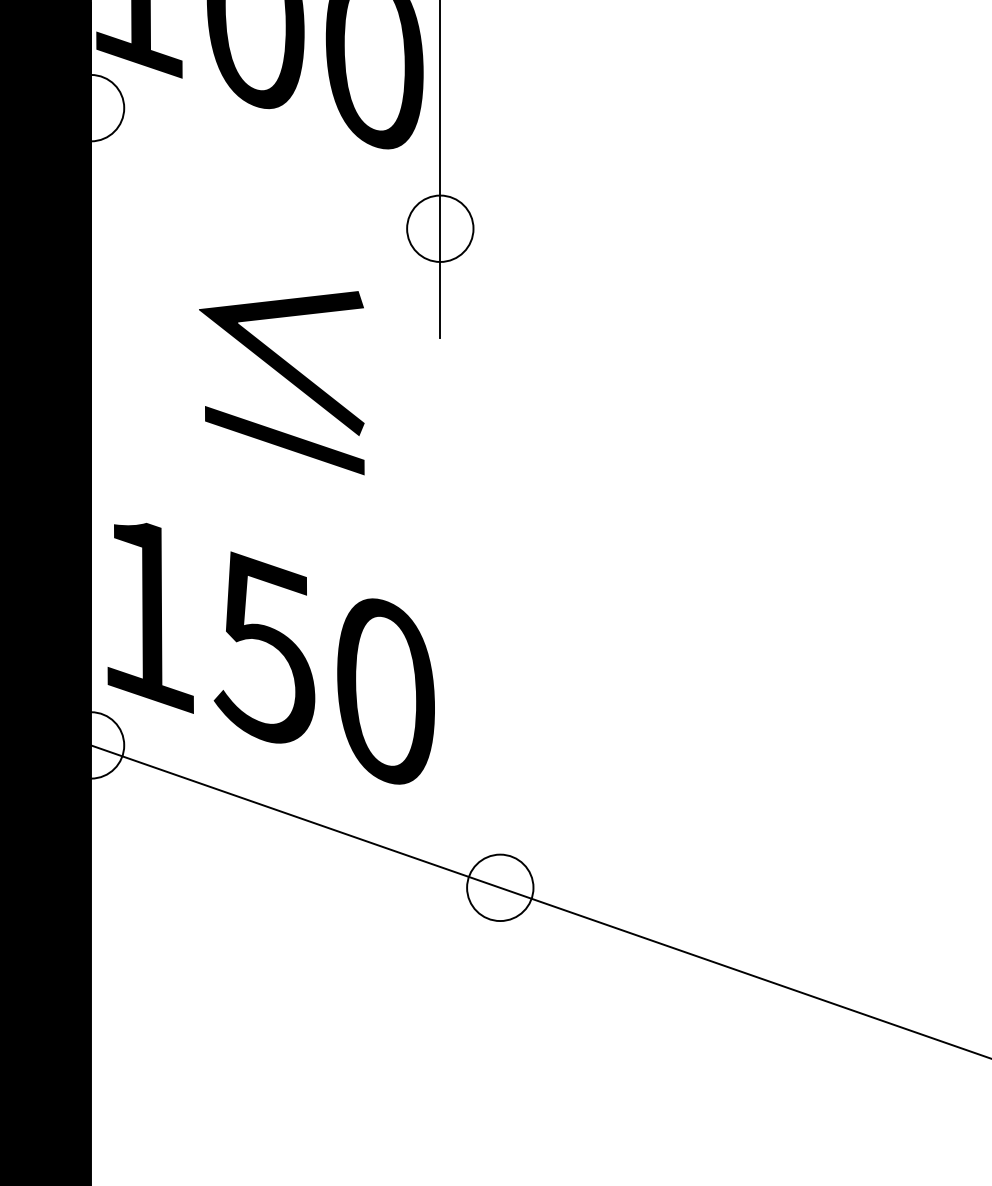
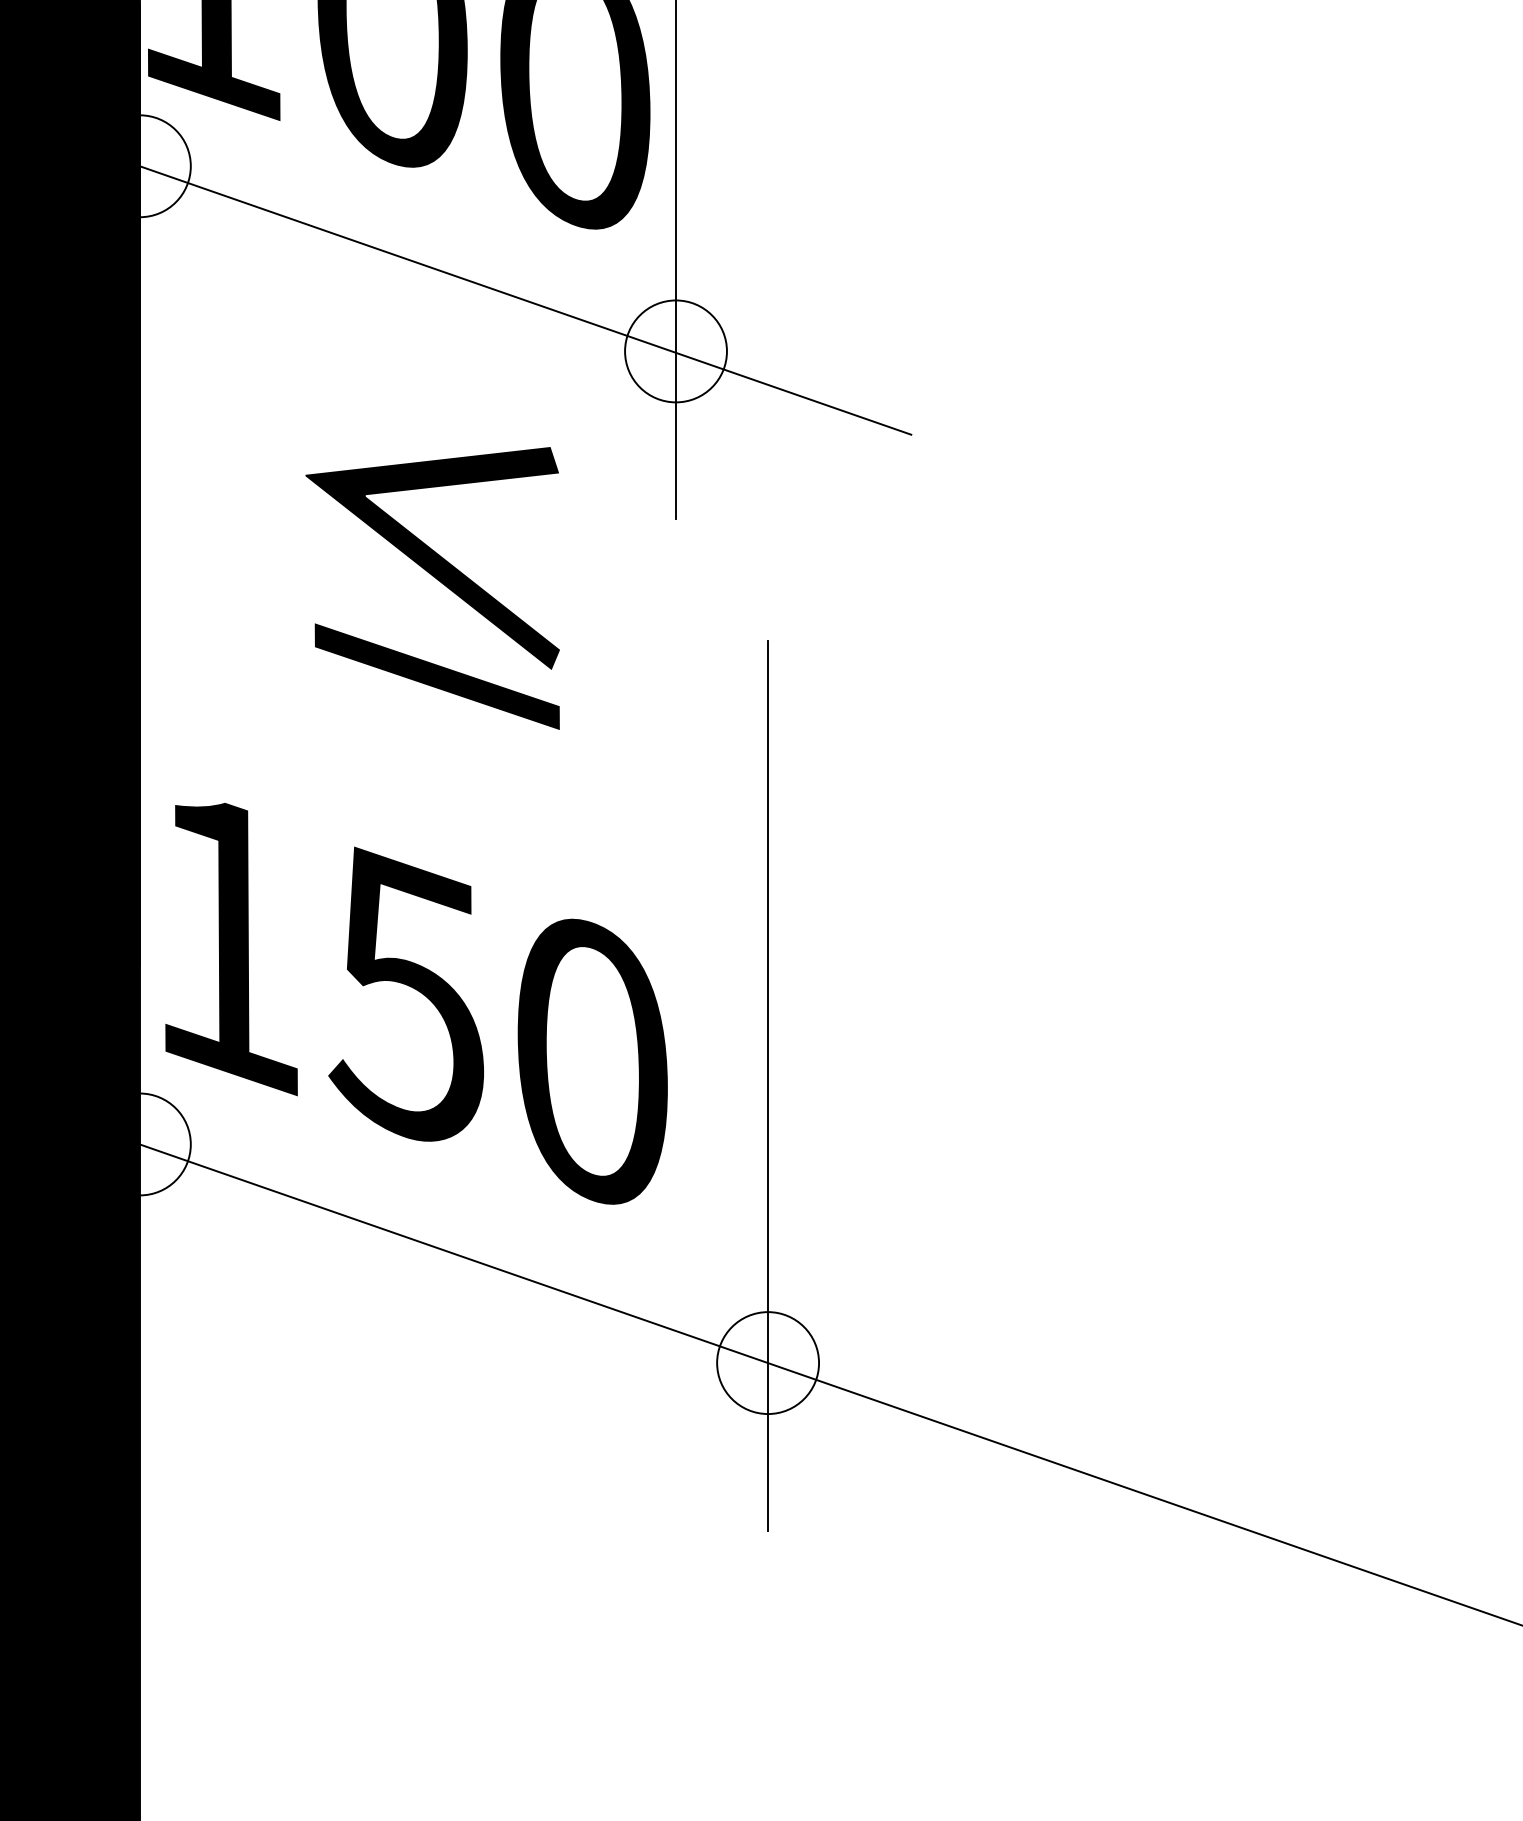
line: (342, 195) -> (525, 300), added
line: (500, 707) -> (768, 1086), added

